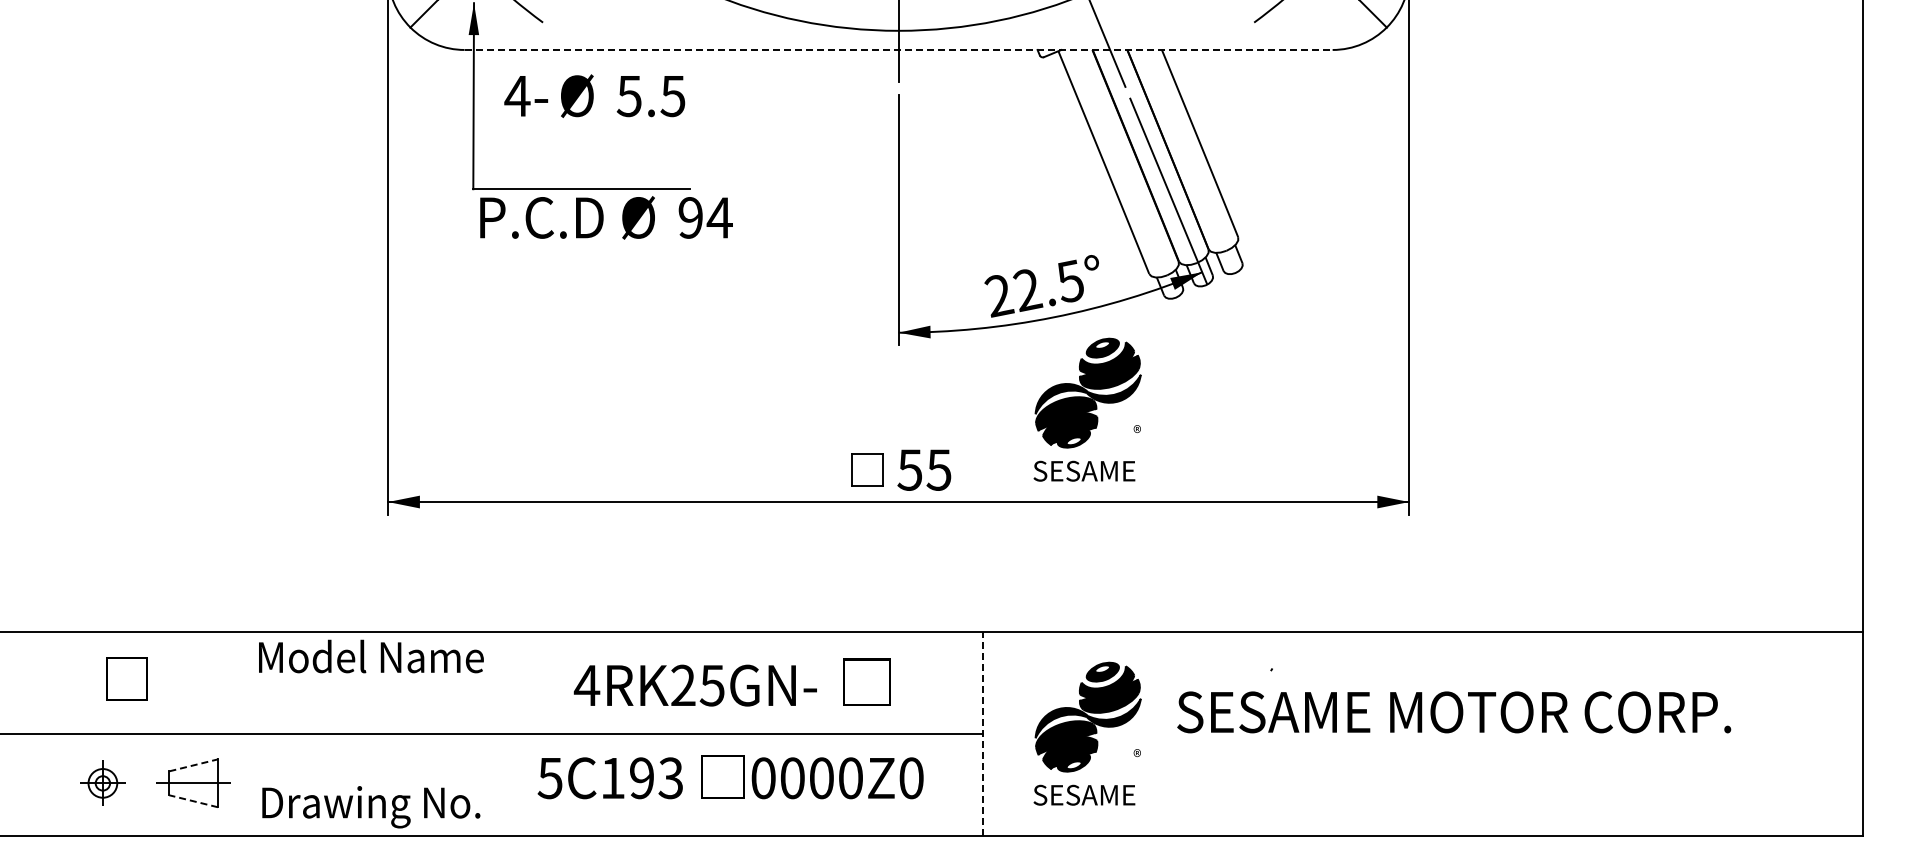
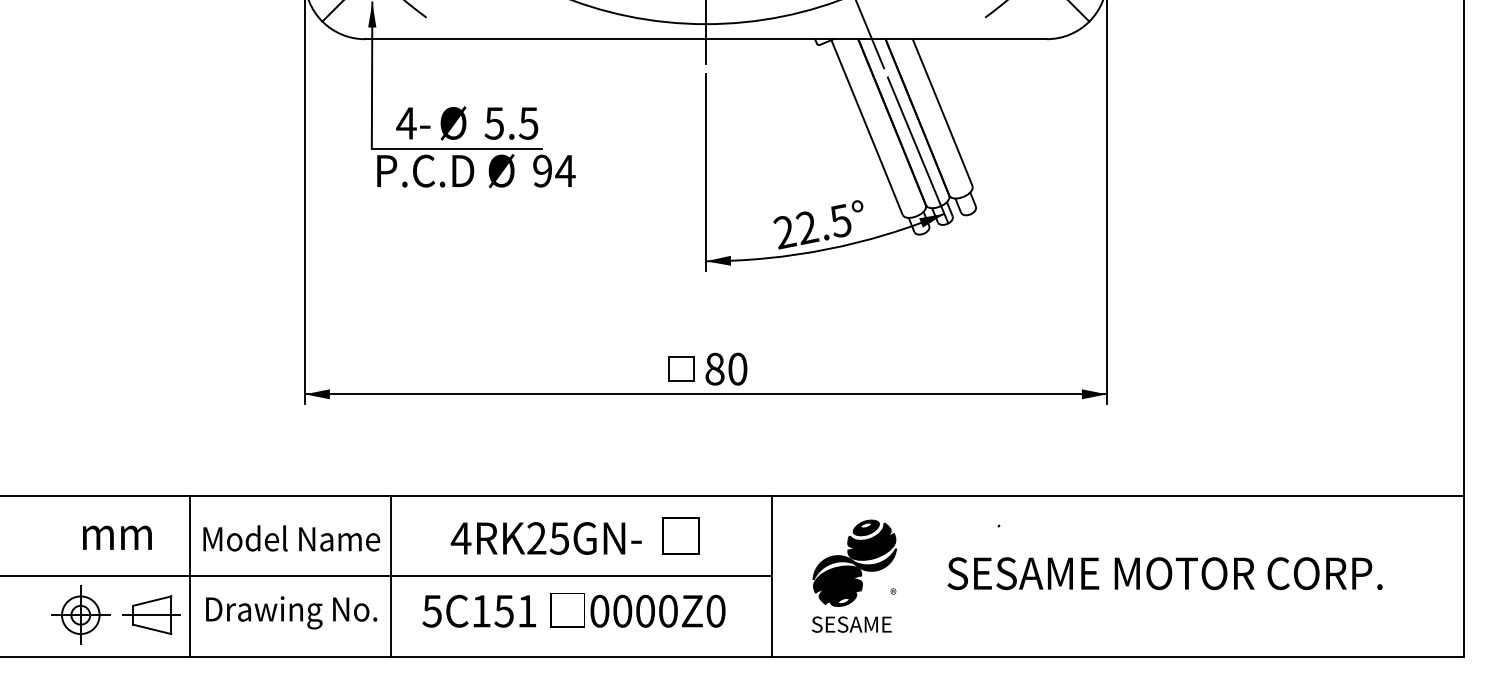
line: (899, 49) -> (706, 38), dashed -> solid
text: (594, 95) -> (467, 122), moved
part: (1087, 409) -> (854, 321), removed
text: (924, 469) -> (726, 368), 55 -> 80
text: (371, 656) -> (291, 538), moved
text: (149, 678) -> (117, 532), □ -> mm
text: (1454, 712) -> (1165, 573), moved
line: (242, 733) -> (190, 576), added
line: (497, 733) -> (390, 576), added
line: (982, 733) -> (771, 576), dashed -> solid
line: (194, 765) -> (152, 601), dashed -> solid
text: (655, 778) -> (514, 611), 5C193 -> 5C151
part: (102, 783) -> (80, 615), size x1.67
line: (193, 801) -> (152, 629), dashed -> solid
text: (371, 807) -> (291, 613), moved

